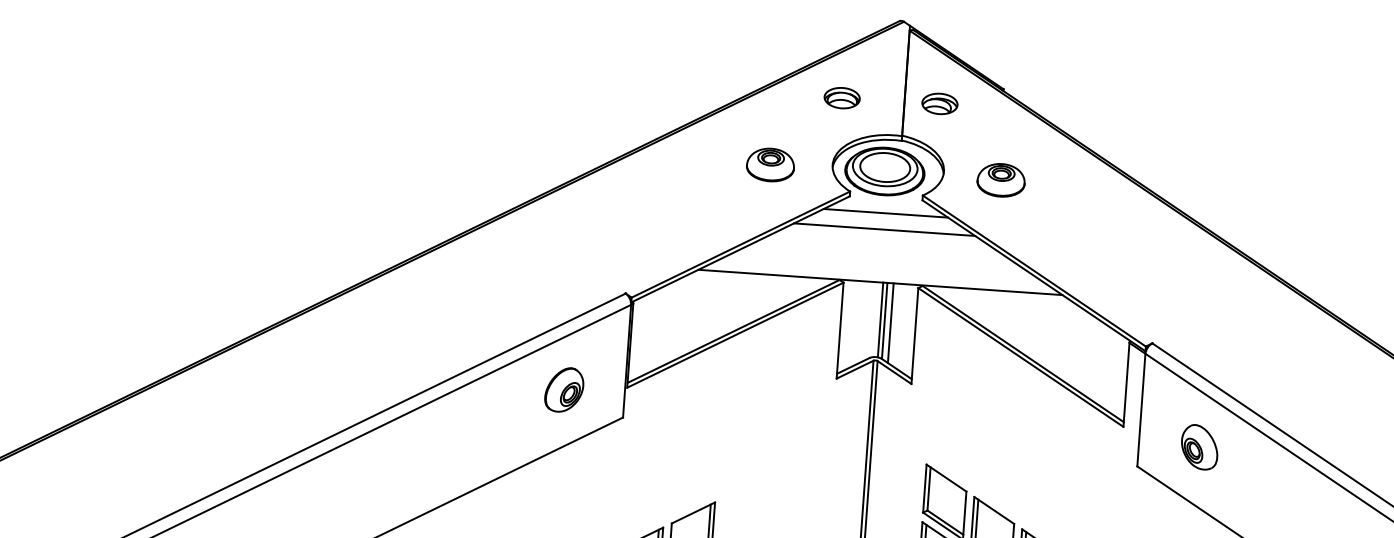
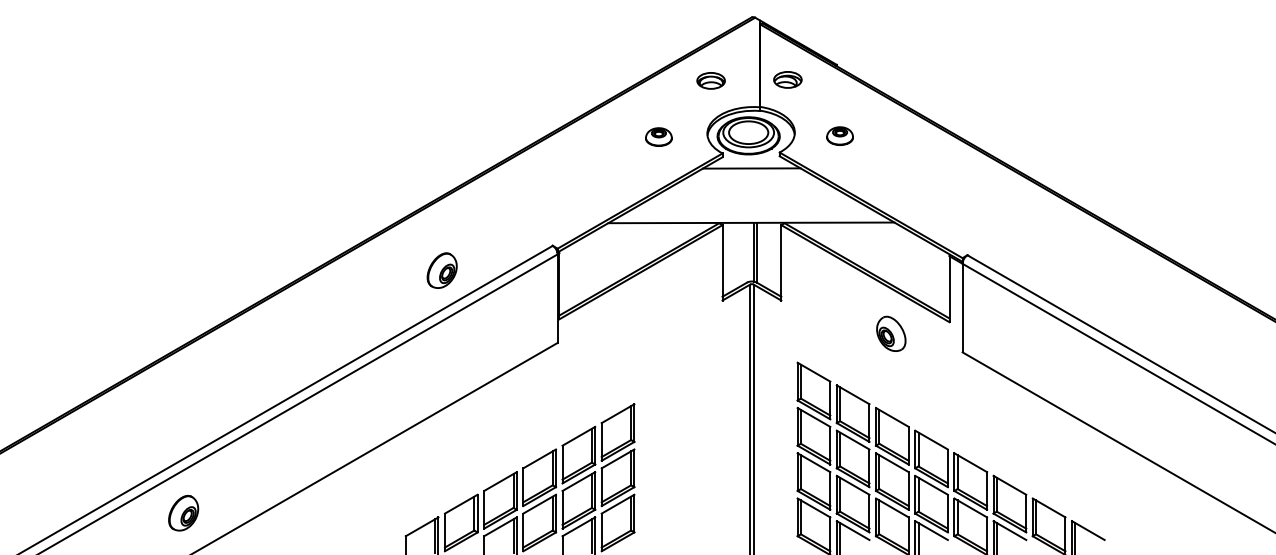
part: (770, 164) -> (658, 136), size x0.7
part: (1000, 179) -> (839, 135), size x0.7
line: (884, 229) -> (751, 181), removed
line: (890, 322) -> (761, 253), removed
part: (563, 389) -> (441, 270), moved
part: (1200, 446) -> (891, 333), moved

